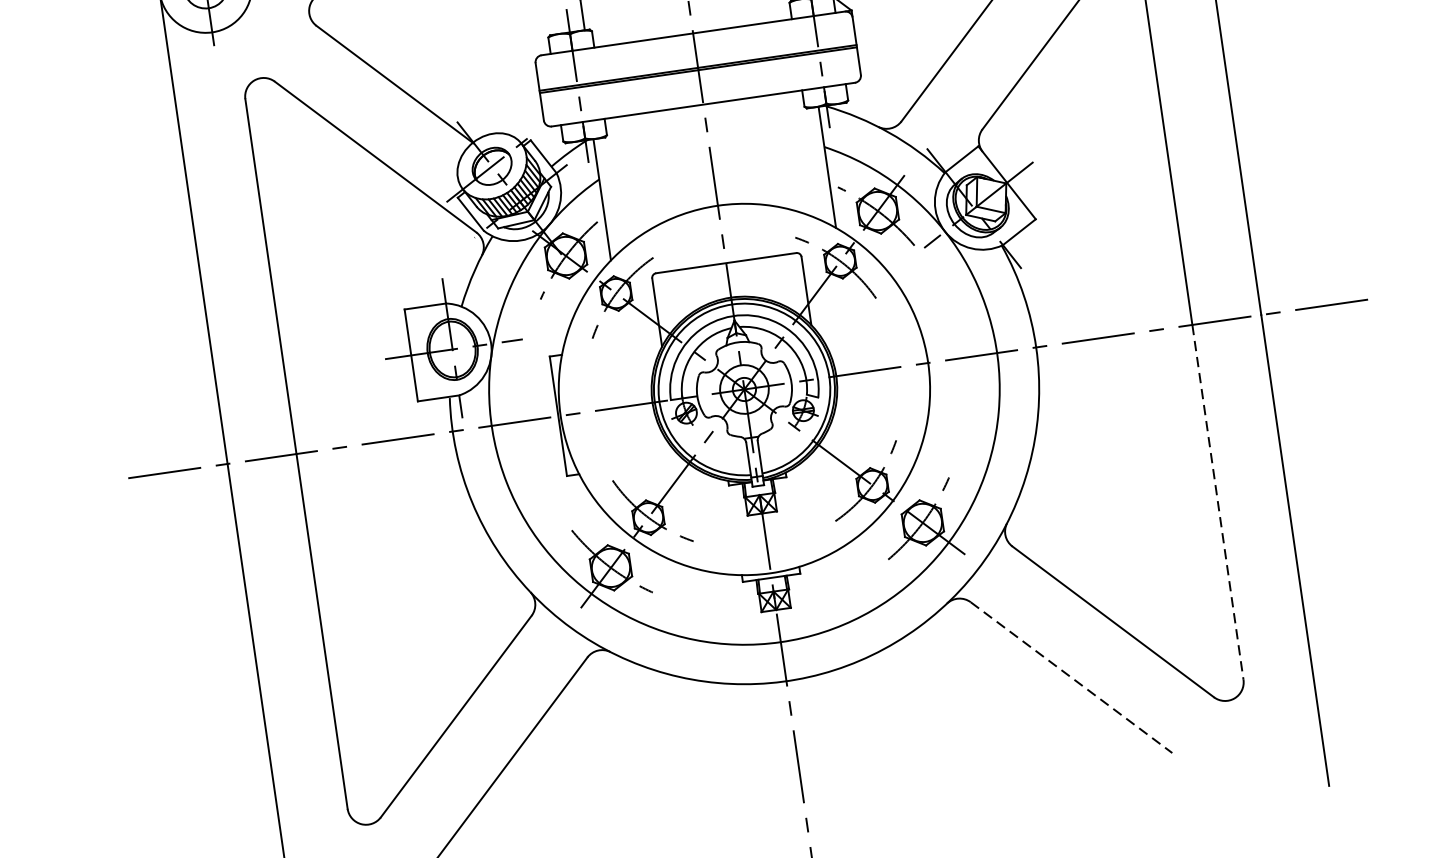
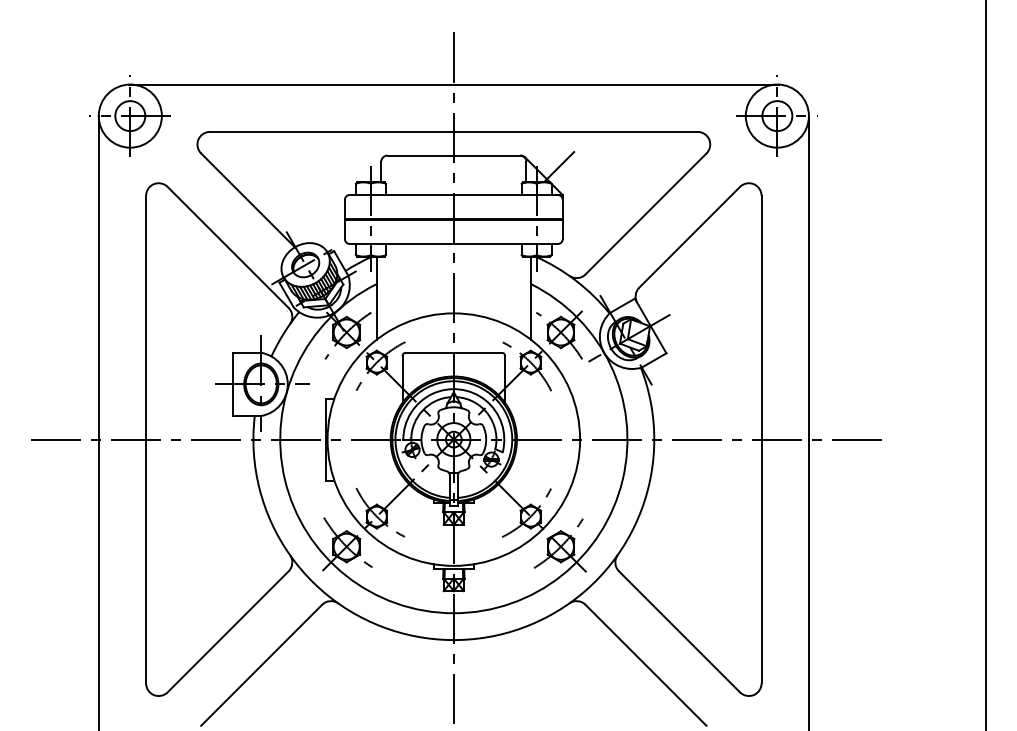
line: (1217, 502) -> (761, 561), dashed -> solid
line: (1072, 677) -> (646, 665), dashed -> solid

